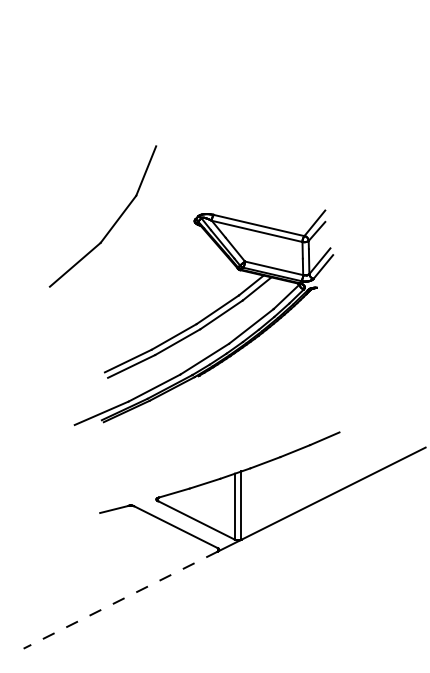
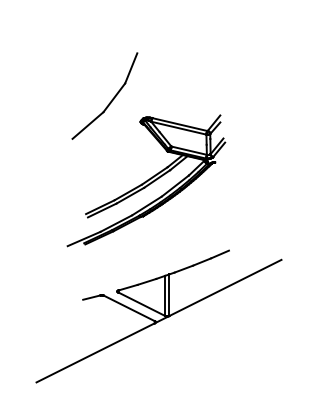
part: (113, 222) -> (111, 99), moved
line: (120, 601) -> (95, 353), dashed -> solid

